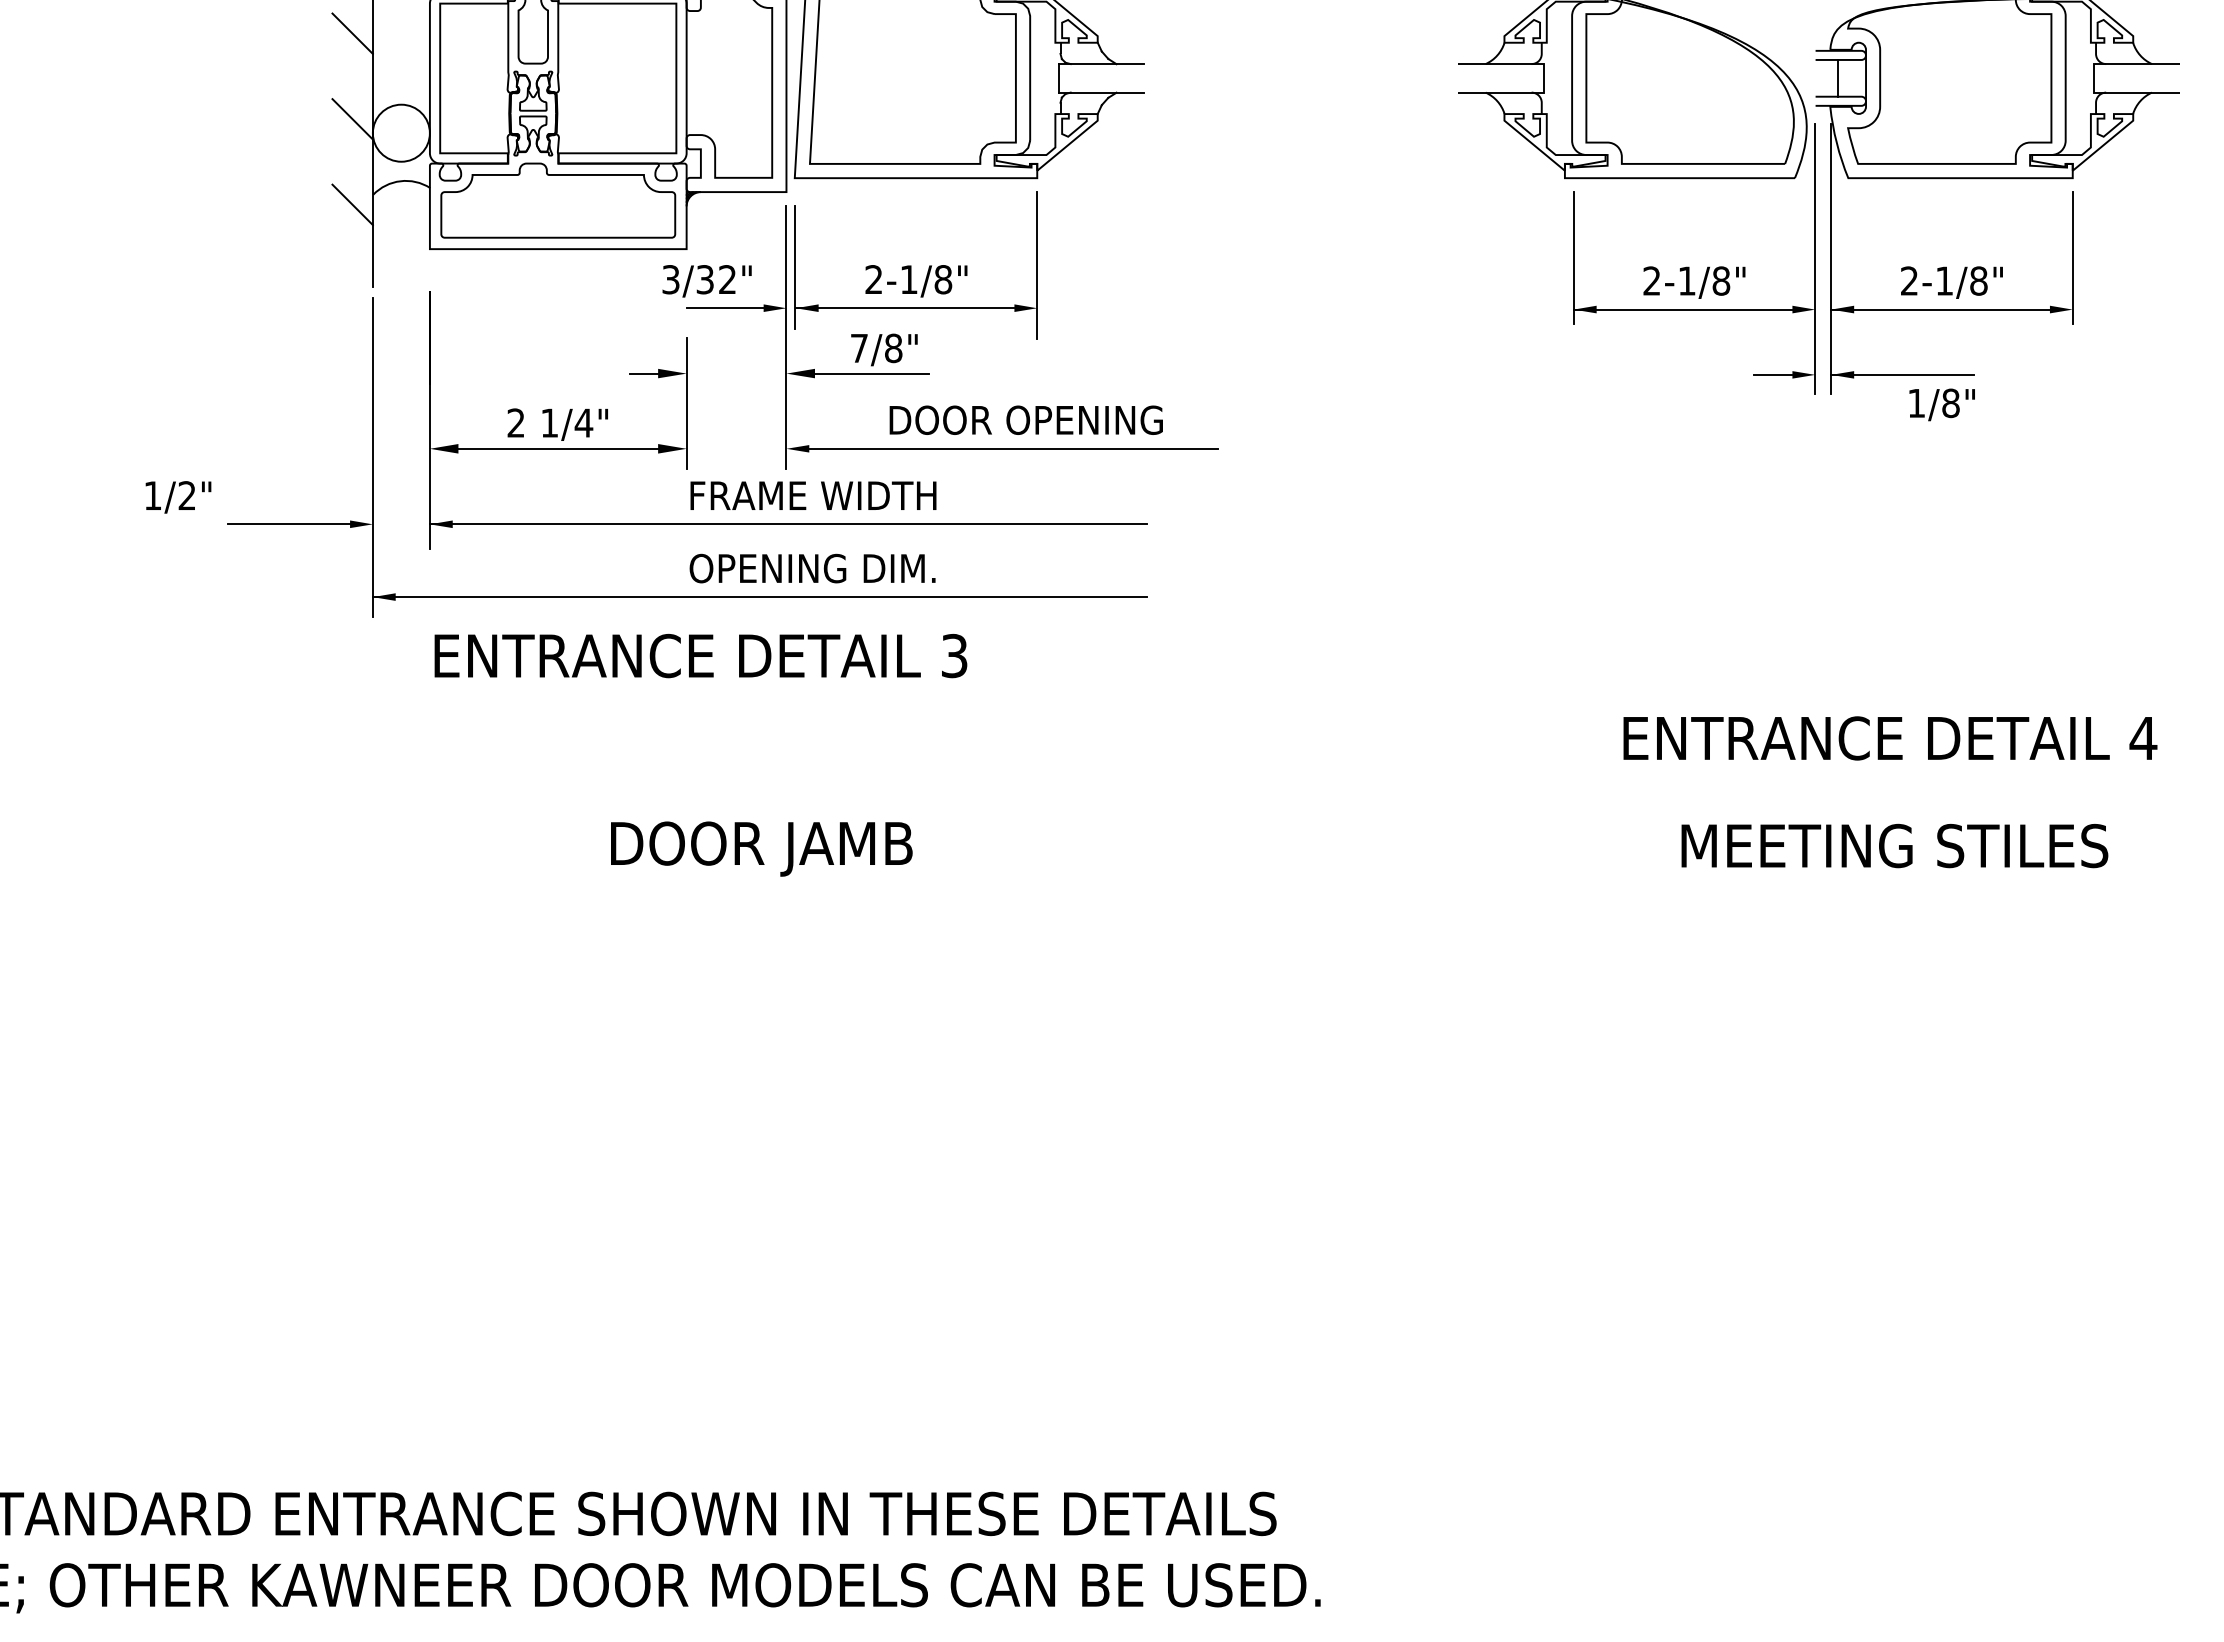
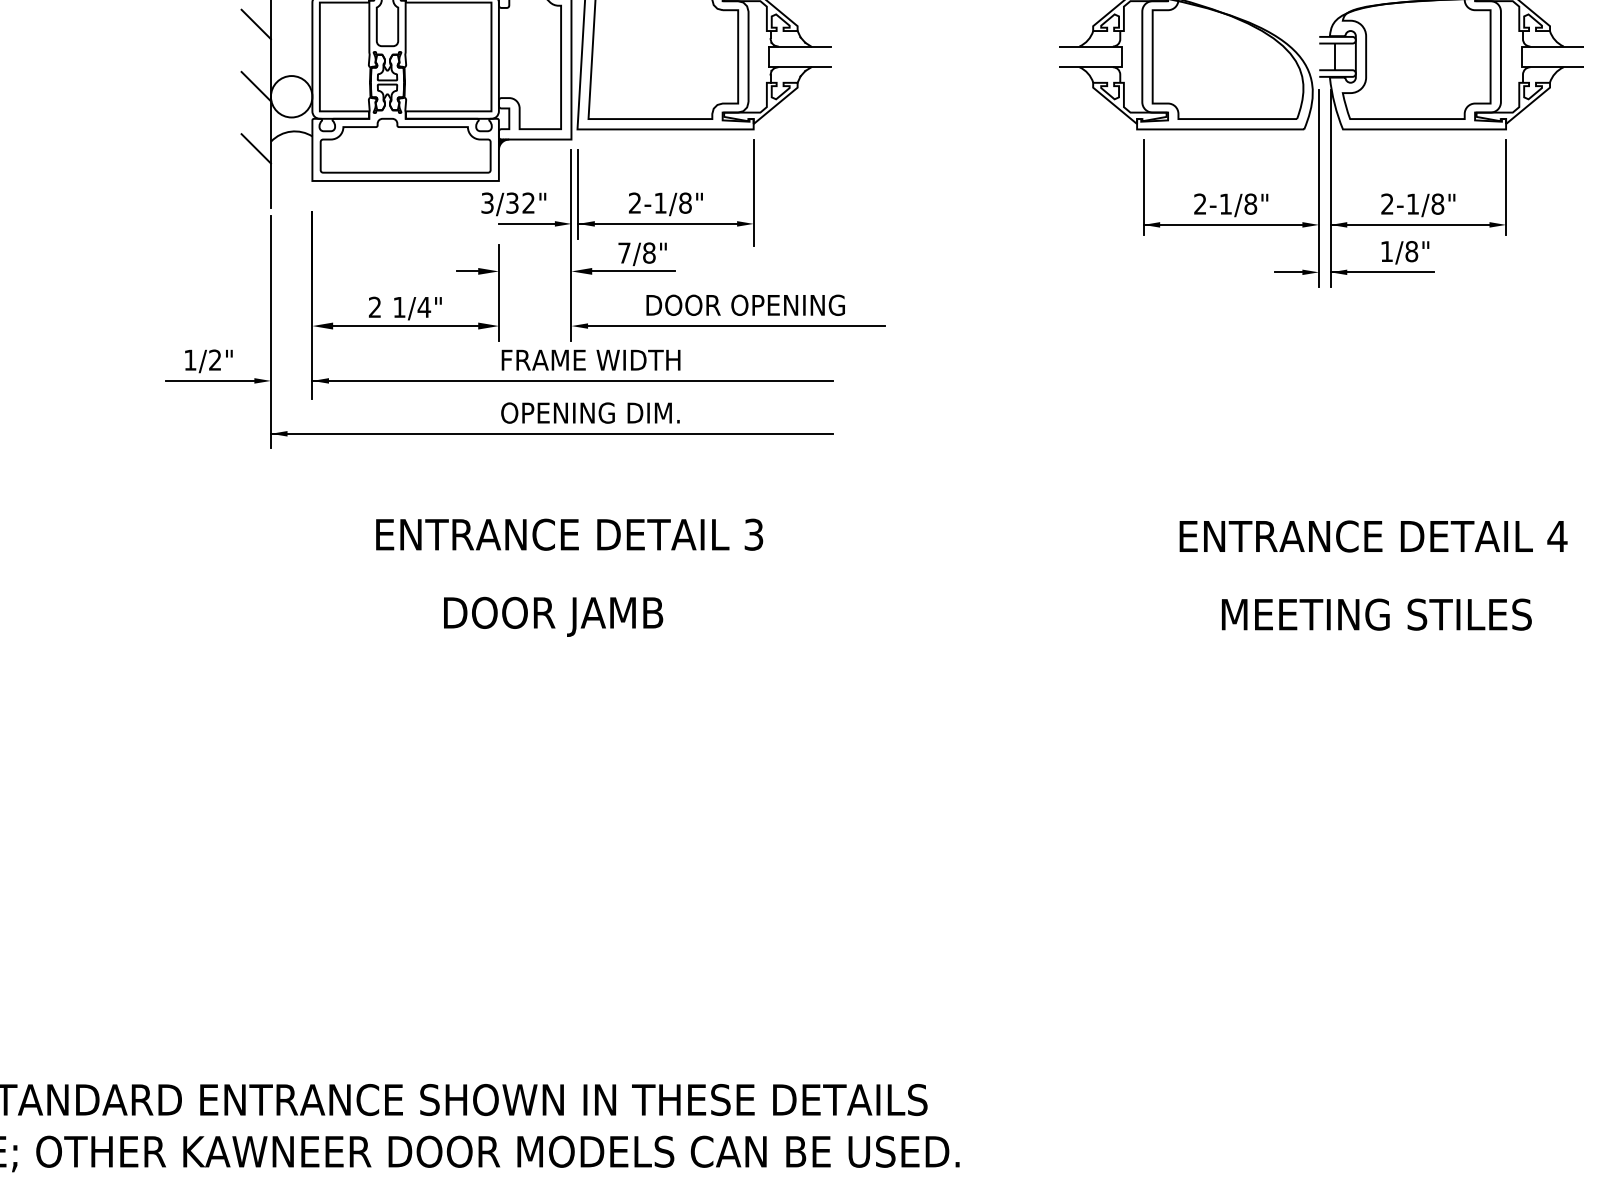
text: (1941, 404) -> (1404, 252), moved
text: (178, 497) -> (208, 361), moved
text: (700, 656) -> (569, 535), moved

